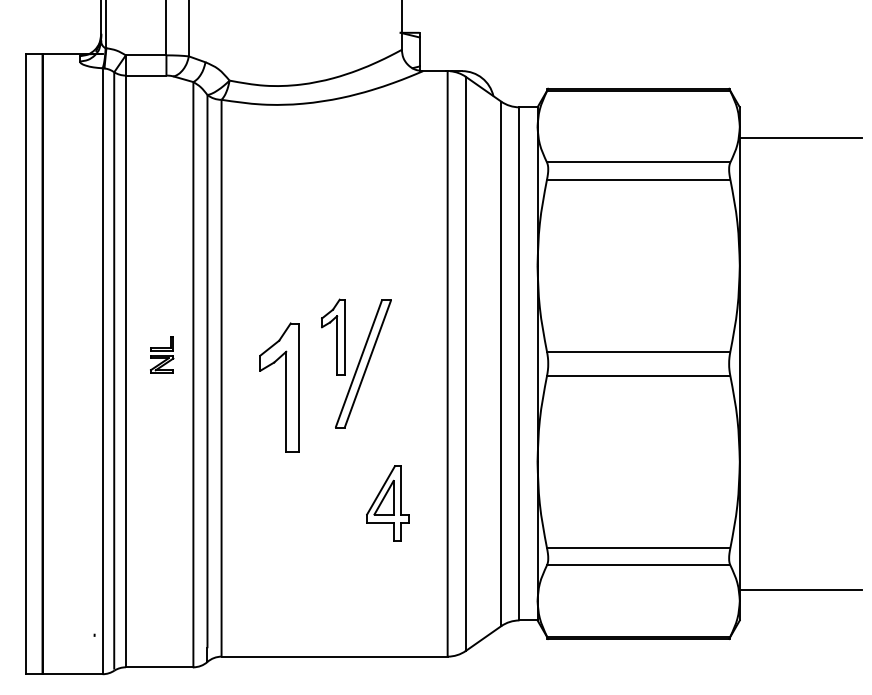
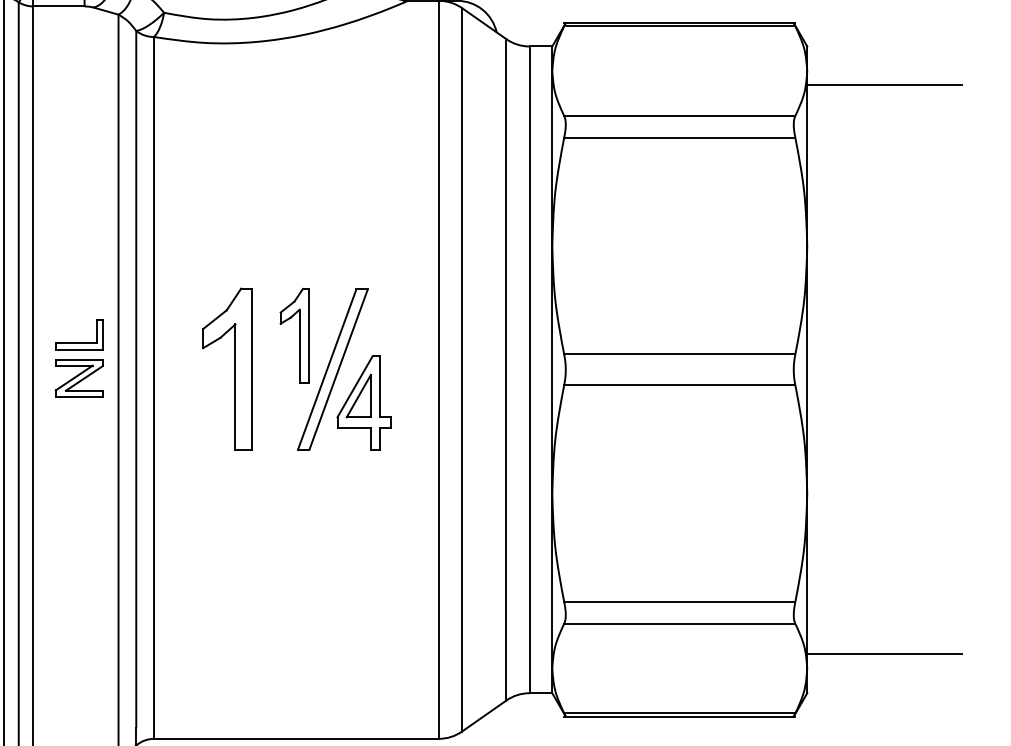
part: (161, 354) -> (78, 358), size x1.67
part: (279, 387) -> (227, 369), moved
part: (387, 503) -> (363, 403), moved

